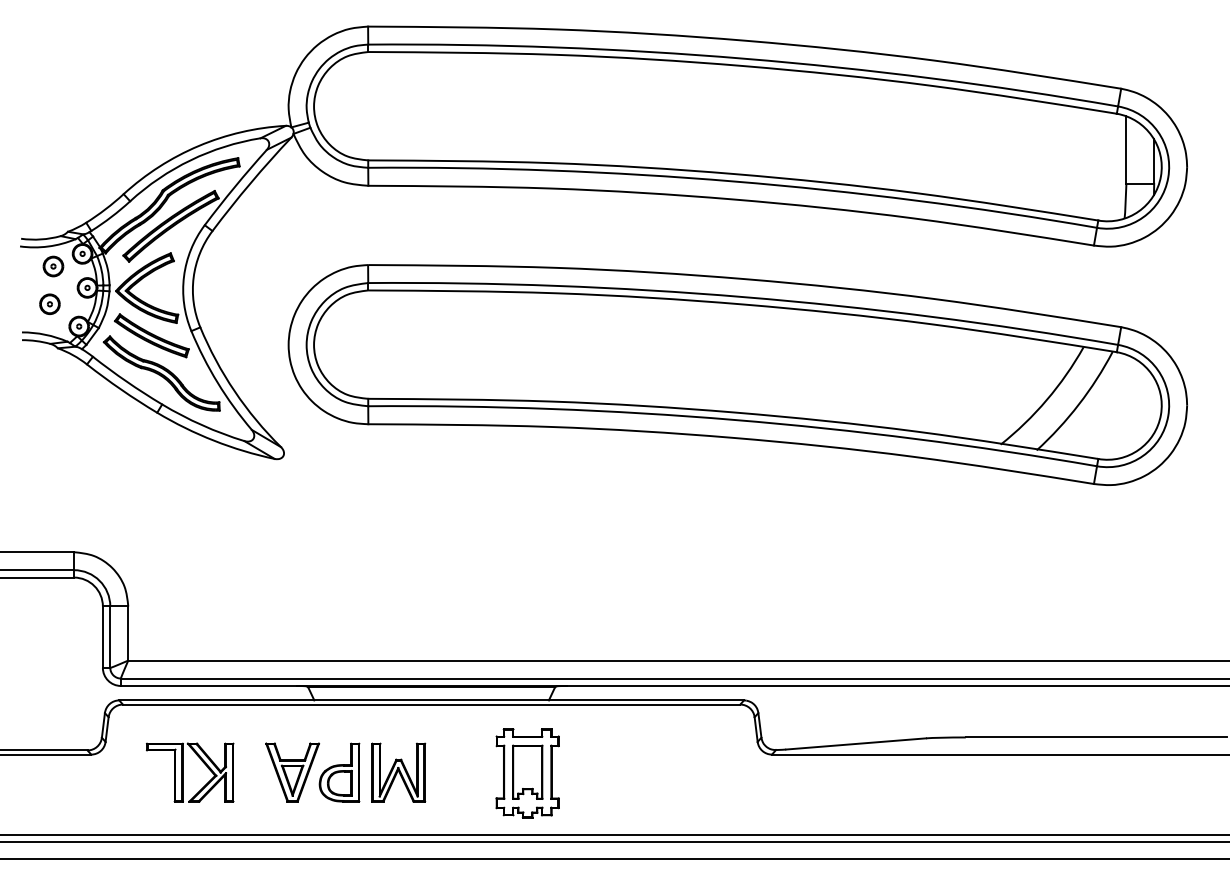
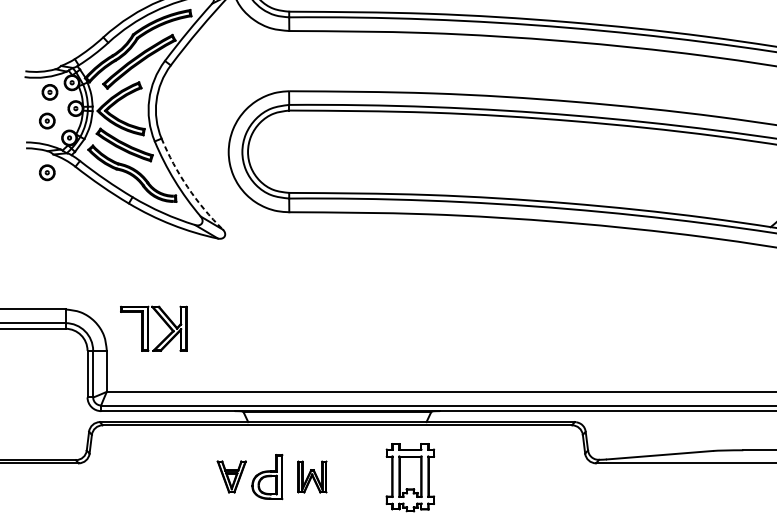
part: (49, 371) -> (46, 172), added
arc: (234, 391) -> (187, 187), solid -> dashed
part: (183, 772) -> (148, 328), moved
part: (292, 772) -> (231, 476), size x0.7
part: (398, 772) -> (312, 476), size x0.7

